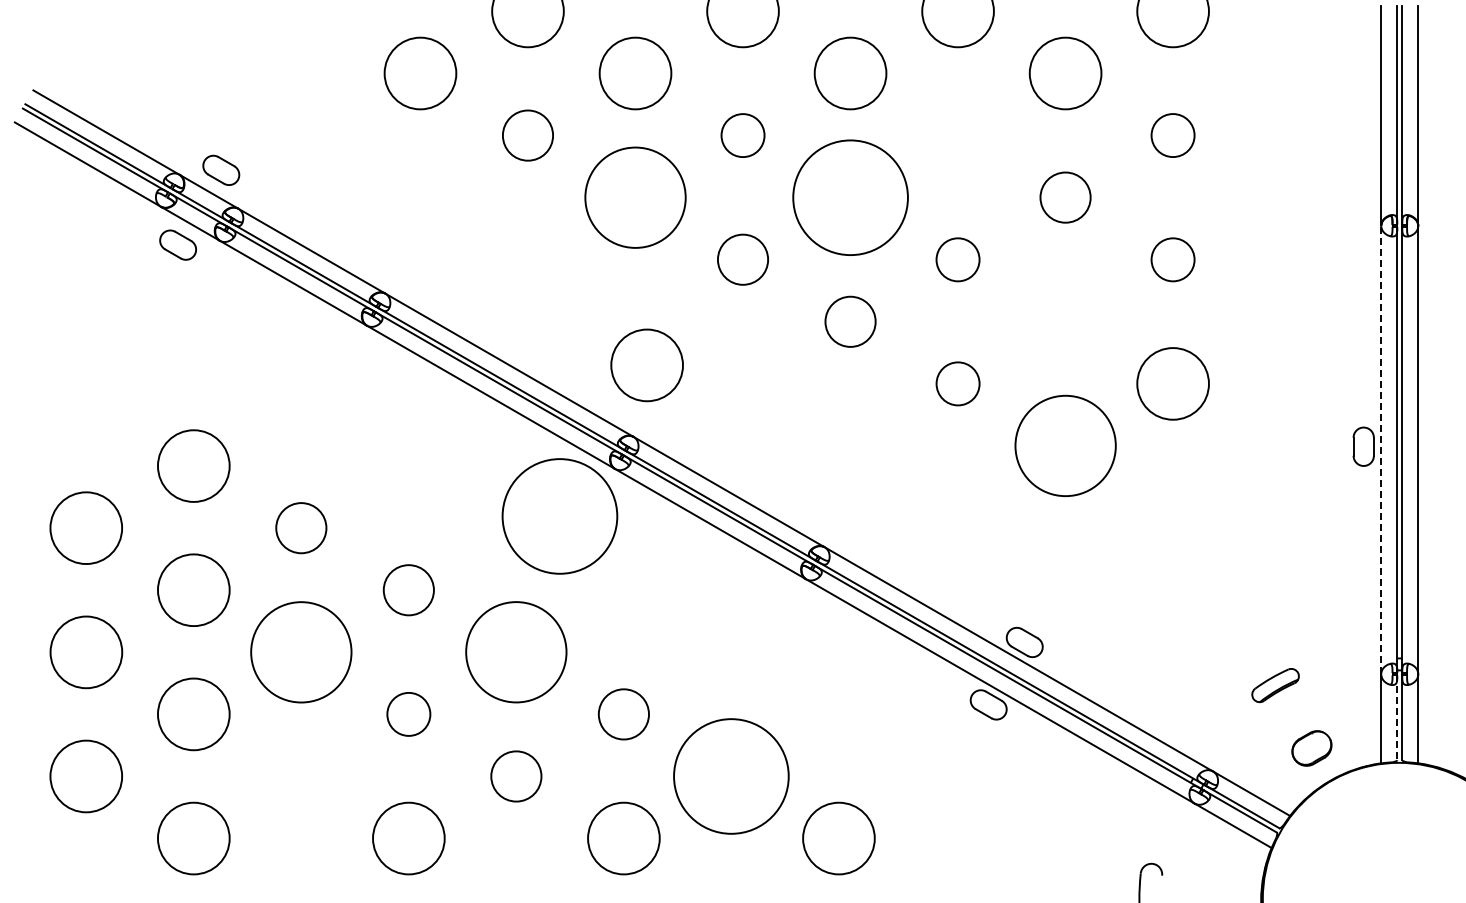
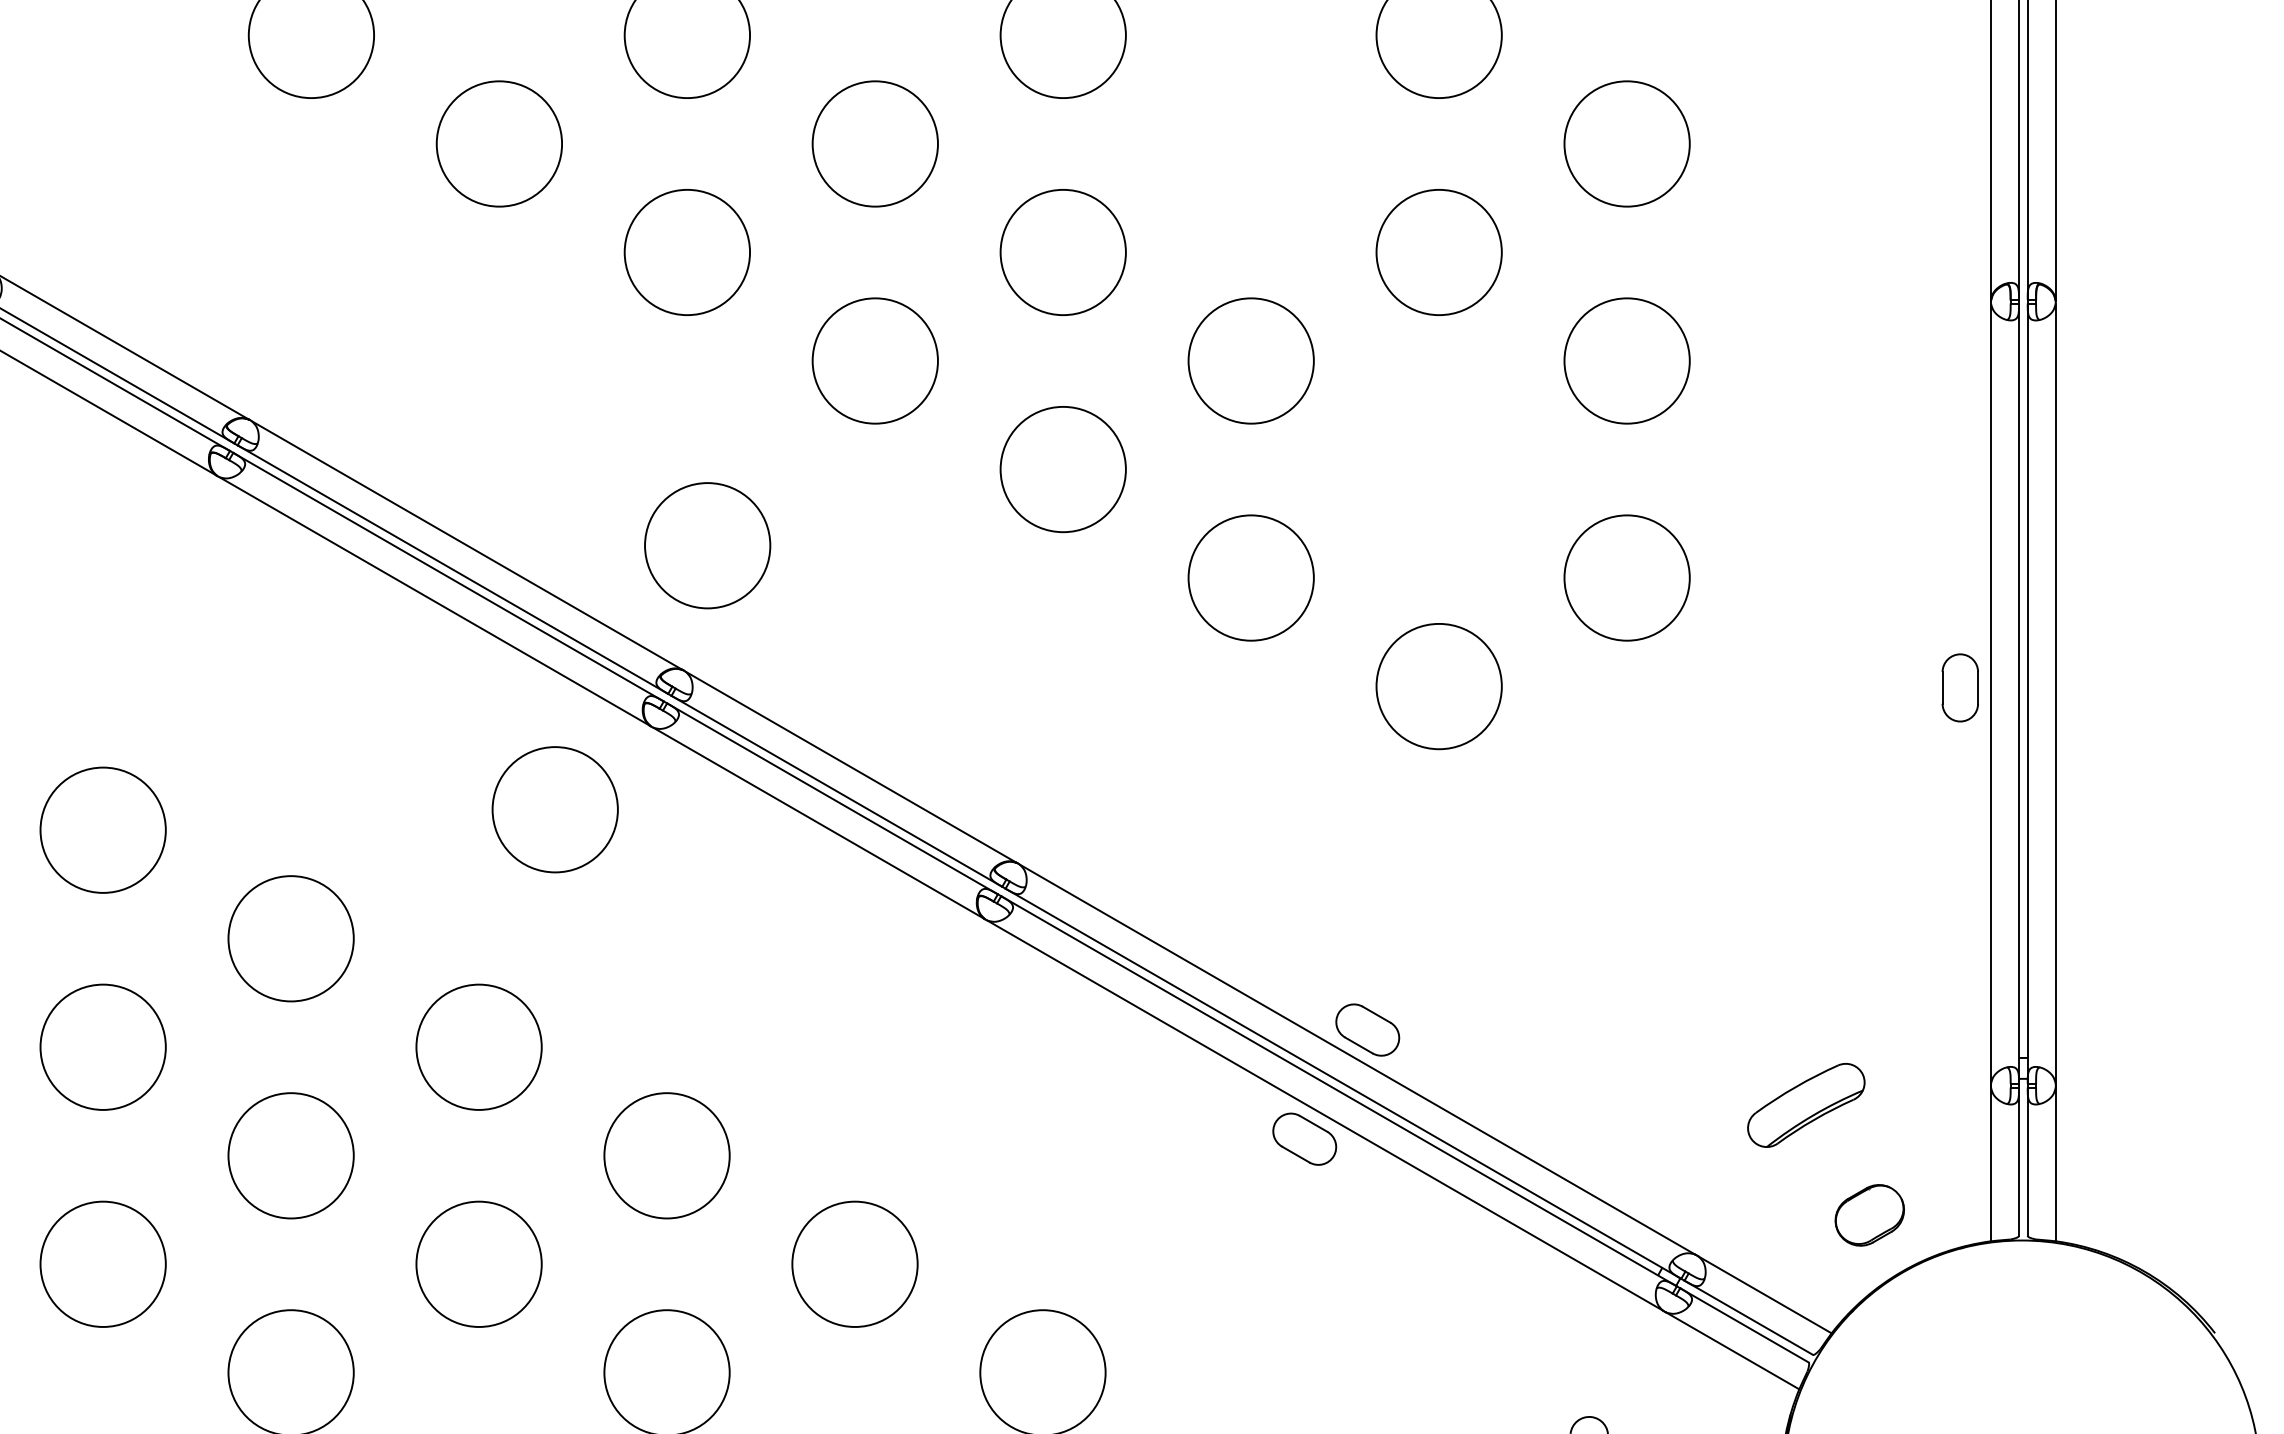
circle: (527, 135) -> (498, 143), size x1.43
circle: (742, 135) -> (874, 143), size x1.67
circle: (1172, 135) -> (1626, 143), size x1.67
circle: (635, 197) -> (687, 252), size x0.71
circle: (850, 197) -> (1063, 252), size x0.62
circle: (1065, 197) -> (1439, 252), size x1.43
circle: (742, 259) -> (874, 360), size x1.43
circle: (957, 259) -> (1250, 360), size x1.67
circle: (1172, 259) -> (1626, 360), size x1.67
circle: (850, 321) -> (1063, 468), size x1.43
circle: (957, 383) -> (1250, 577), size x1.67
circle: (1065, 445) -> (1439, 685), size x0.71
line: (1381, 450) -> (1991, 694), dashed -> solid
circle: (559, 516) -> (554, 809), size x0.62
circle: (301, 528) -> (103, 830), size x1.43
circle: (408, 590) -> (290, 939), size x1.43
circle: (301, 652) -> (103, 1047), size x0.71
circle: (516, 652) -> (479, 1047), size x0.71
part: (1275, 685) -> (1806, 1105), size x1.43
circle: (408, 714) -> (290, 1155), size x1.67
circle: (623, 714) -> (666, 1155), size x1.43
line: (1397, 718) -> (2019, 1162), dashed -> solid
circle: (301, 776) -> (103, 1264), added
circle: (516, 776) -> (479, 1264), size x1.43
circle: (731, 776) -> (855, 1264), size x0.62

